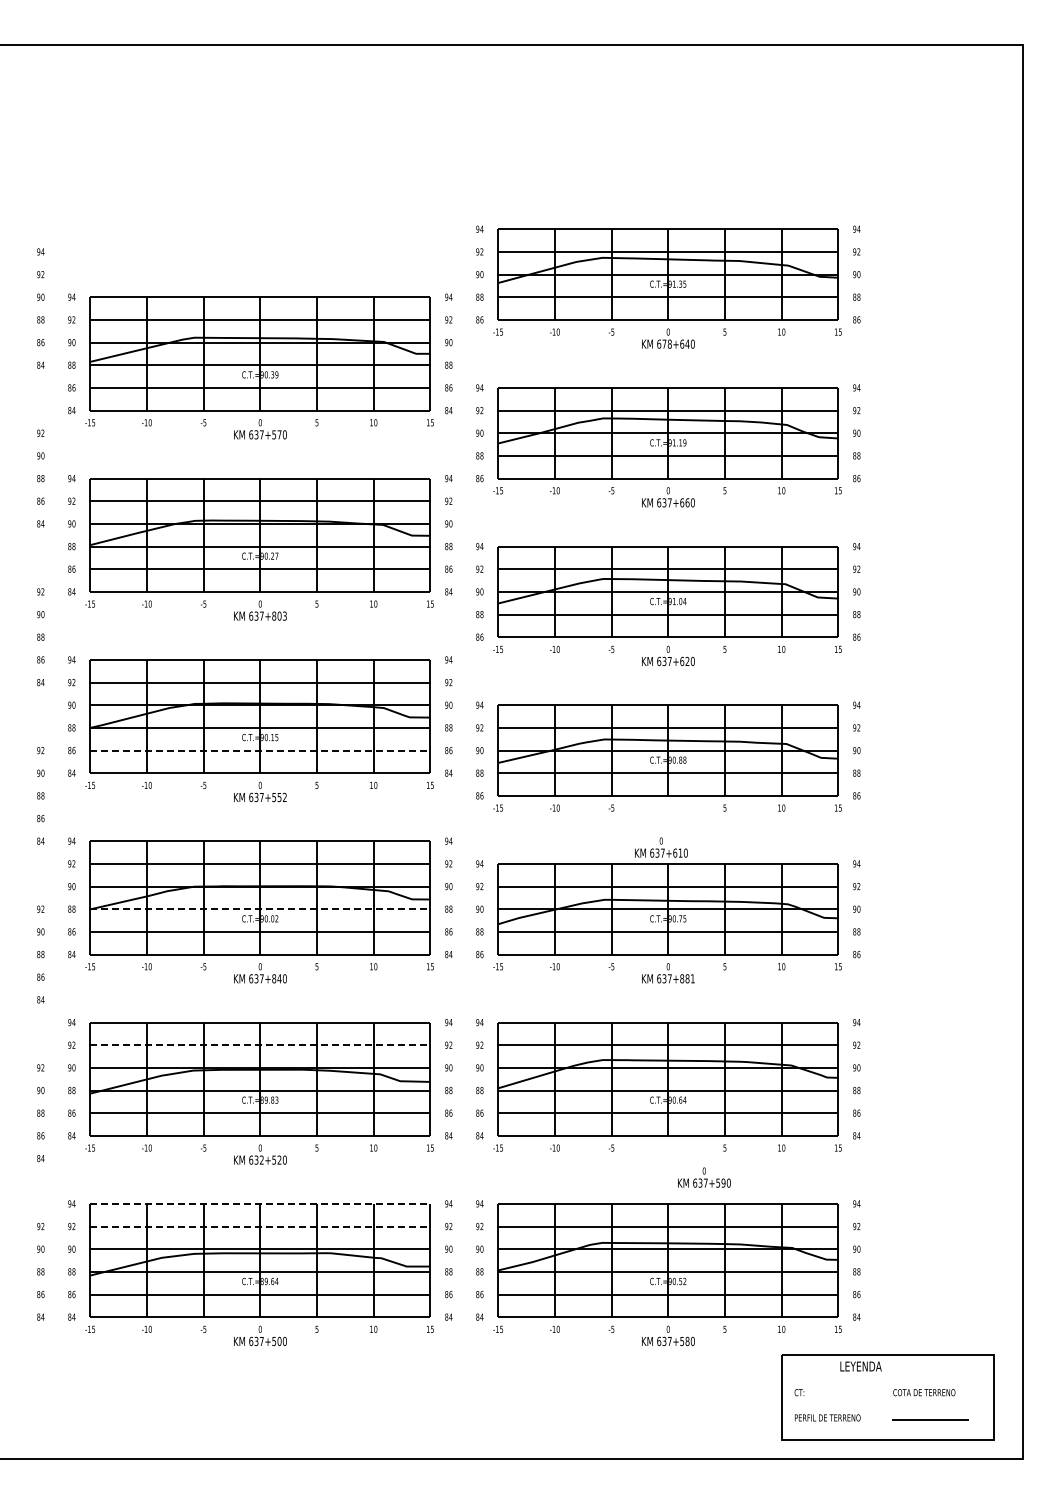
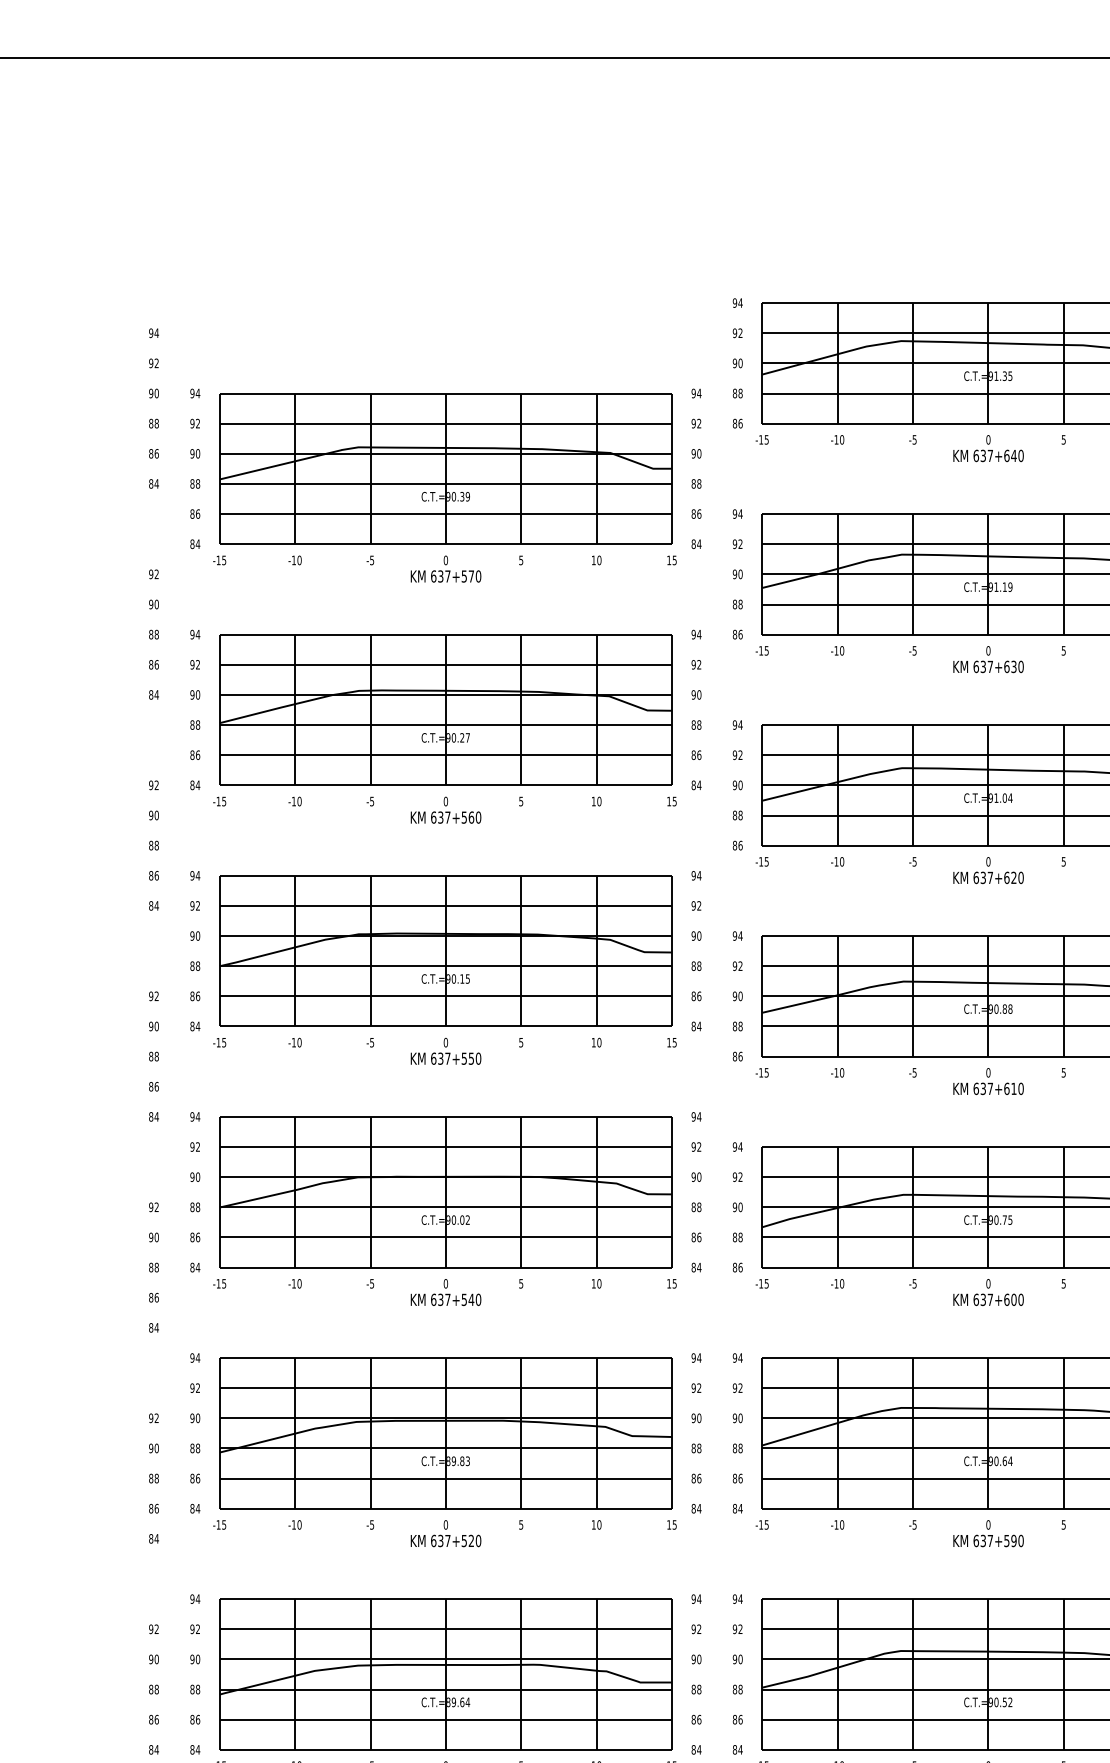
text: (666, 343) -> (986, 455), 678+640 -> 637+640
text: (687, 502) -> (1013, 666), 637+660 -> 637+630
text: (279, 615) -> (471, 816), 637+803 -> 637+560
line: (260, 750) -> (446, 996), dashed -> solid
text: (284, 797) -> (478, 1058), 637+552 -> 637+550
text: (661, 847) -> (988, 1081), moved
line: (260, 909) -> (446, 1207), dashed -> solid
text: (274, 978) -> (464, 1299), 637+840 -> 637+540
text: (687, 978) -> (1013, 1299), 637+881 -> 637+600
line: (260, 1045) -> (446, 1388), dashed -> solid
text: (261, 1159) -> (447, 1540), 632+520 -> 637+520
text: (704, 1177) -> (988, 1533), moved
line: (260, 1203) -> (446, 1598), dashed -> solid
line: (260, 1226) -> (446, 1629), dashed -> solid

